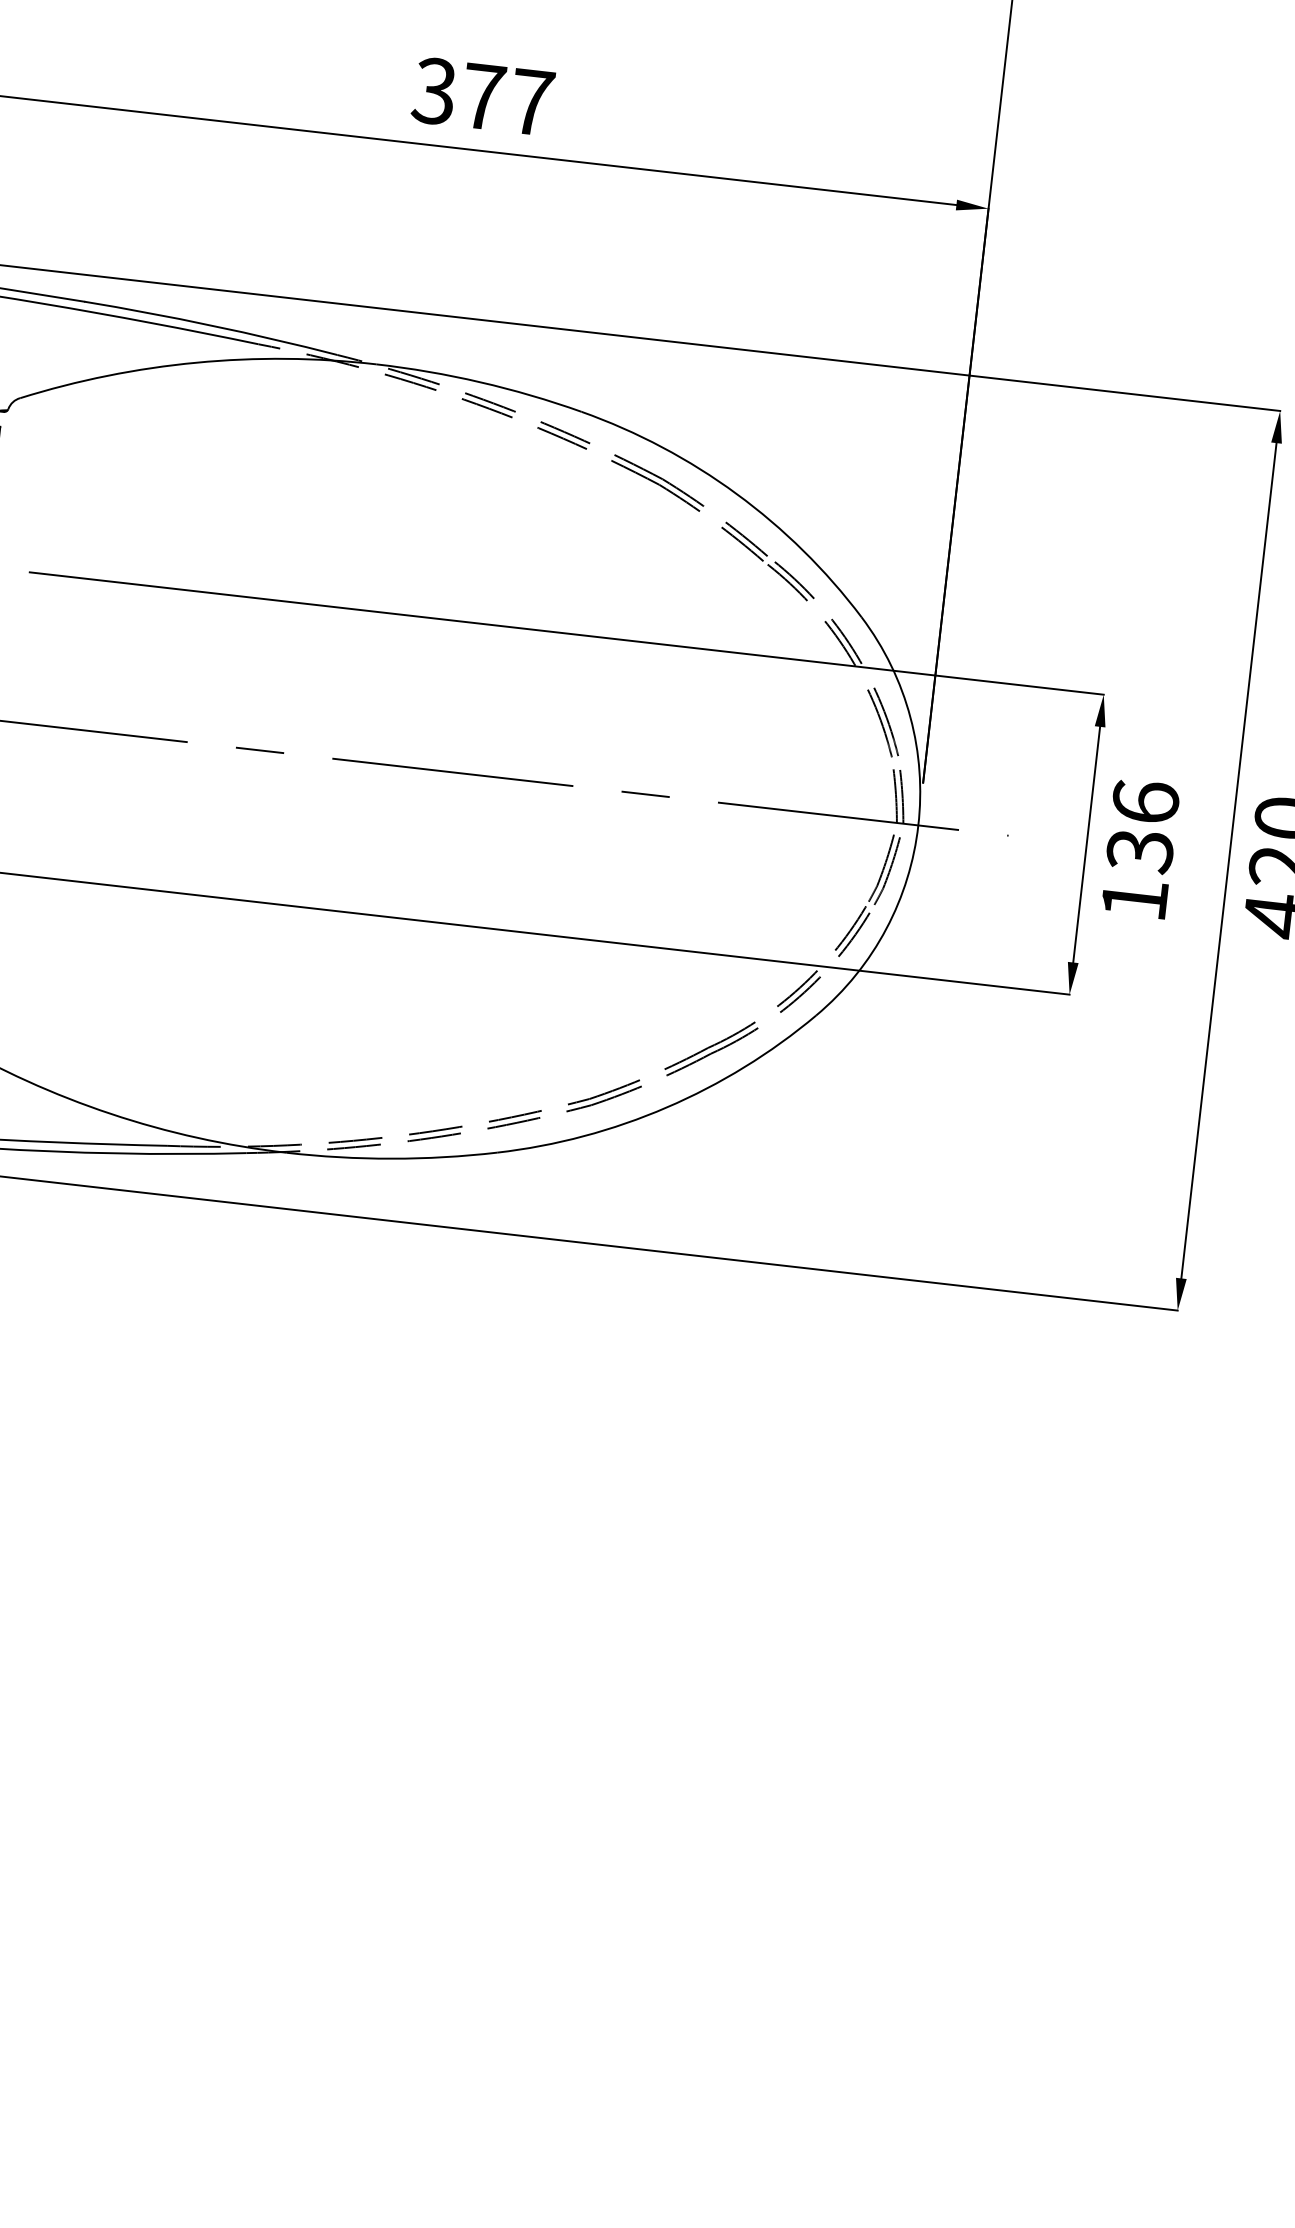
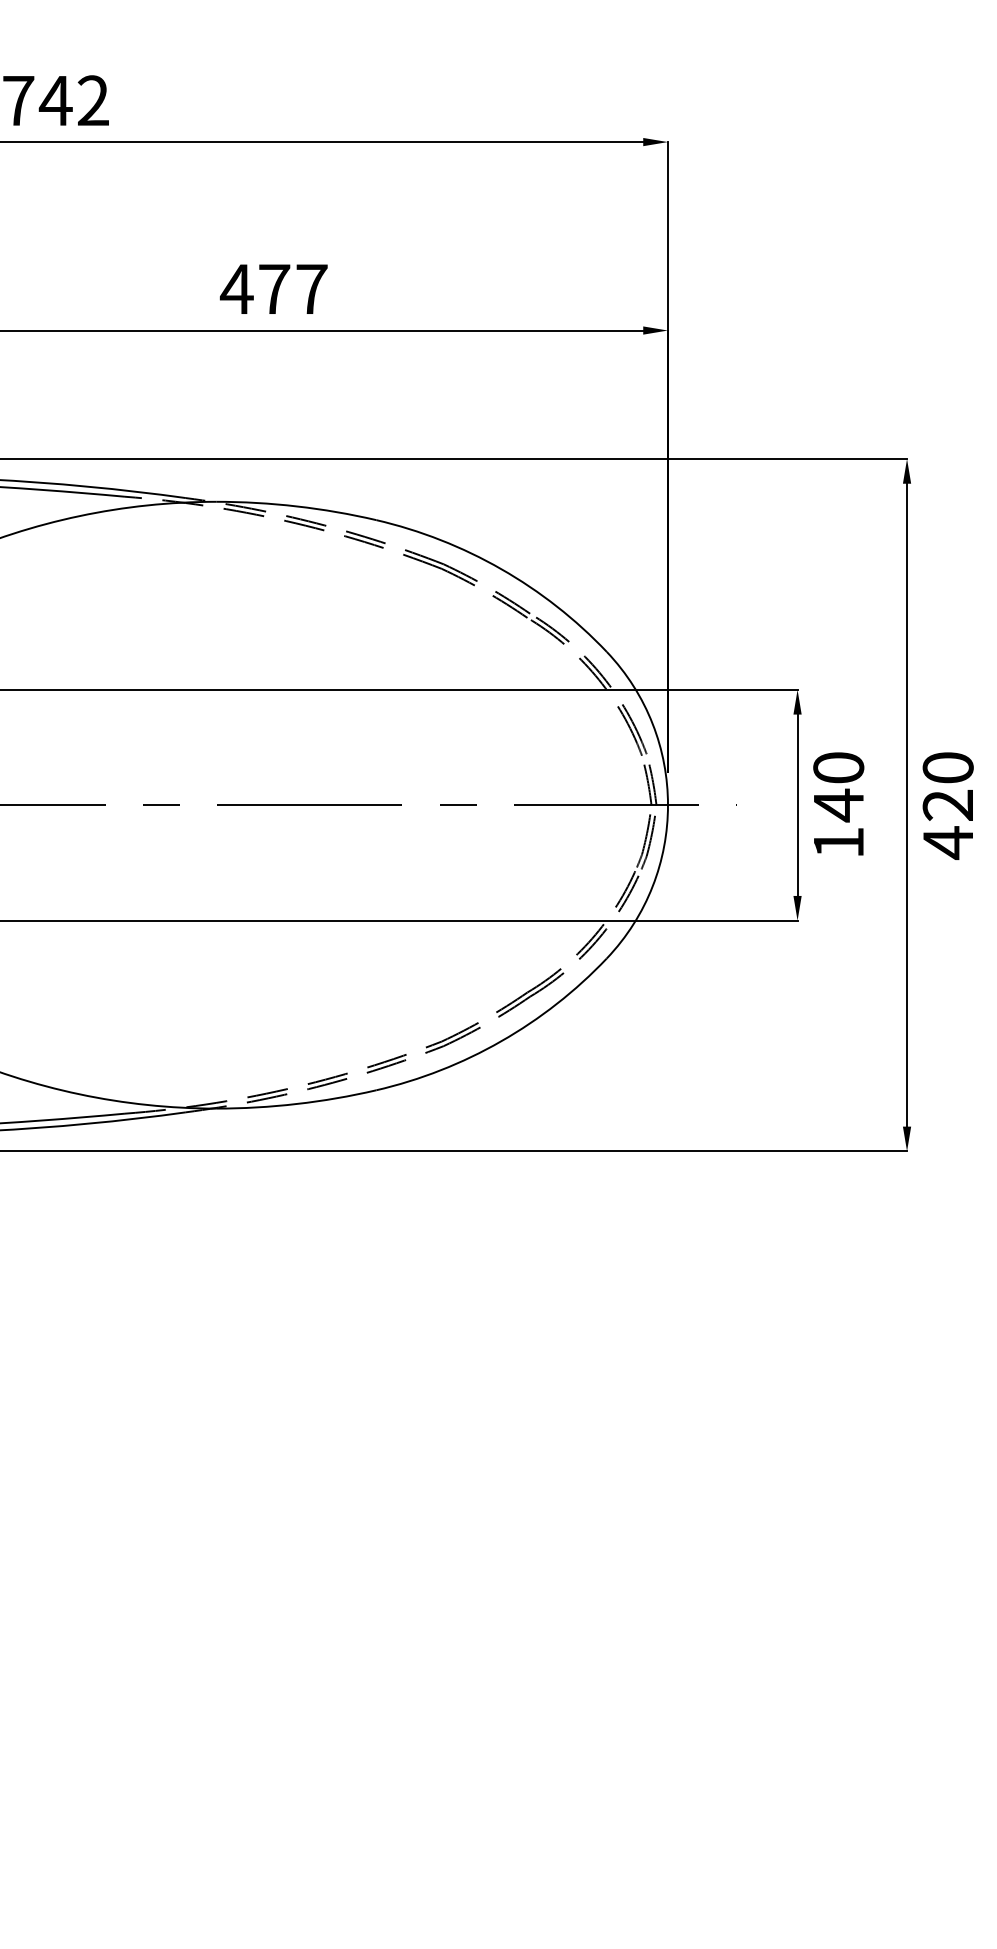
text: (434, 90) -> (236, 288), 377 -> 477
text: (1142, 827) -> (838, 787), 136 -> 140

